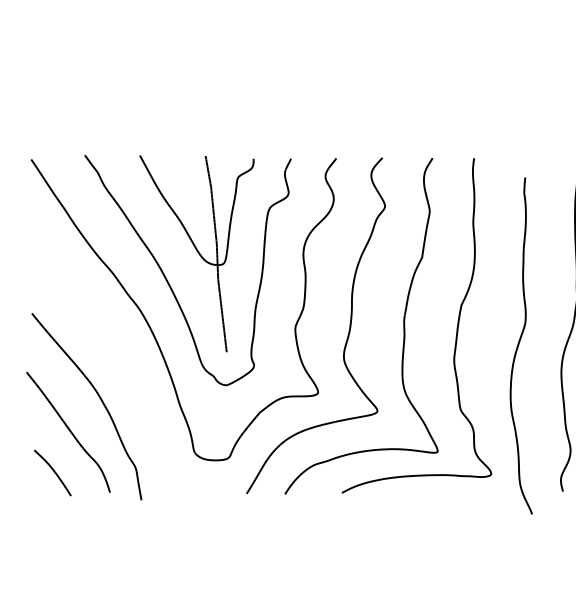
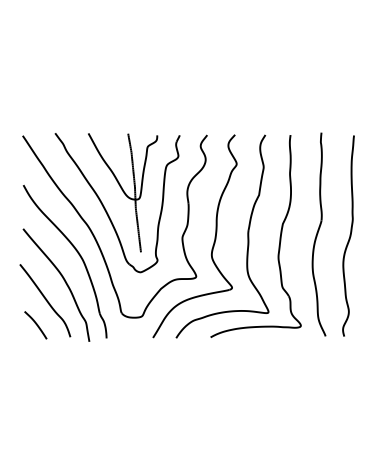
part: (520, 345) -> (318, 234), moved
part: (121, 354) -> (77, 253), added

